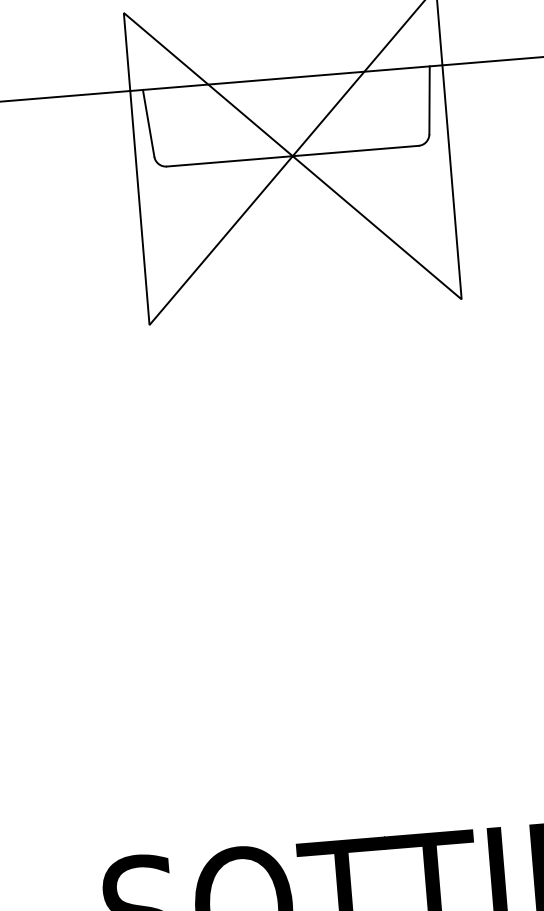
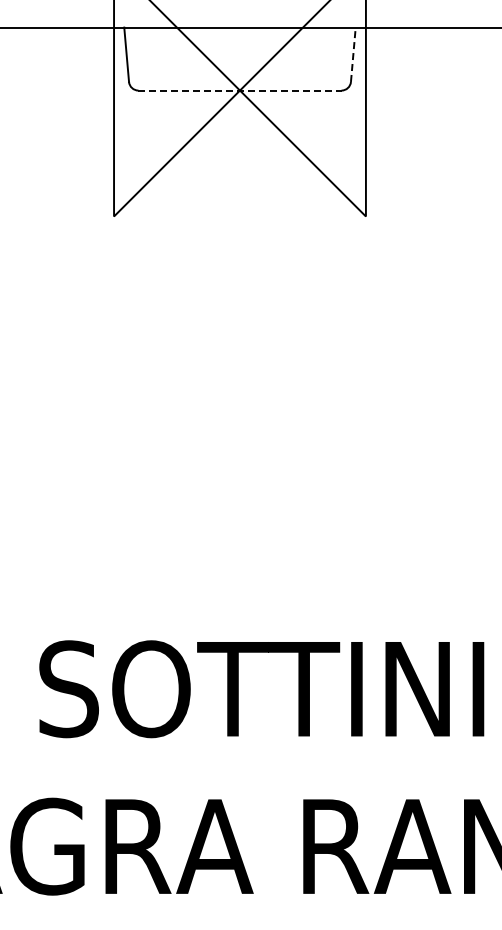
line: (429, 99) -> (353, 54), solid -> dashed
line: (293, 156) -> (240, 90), solid -> dashed

